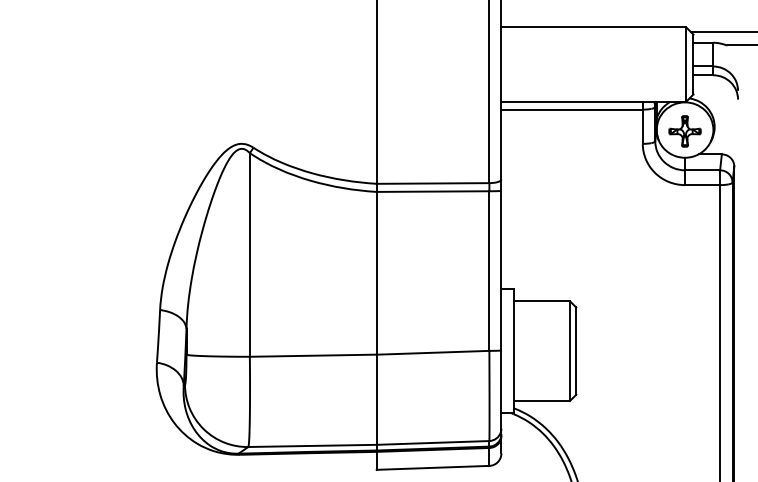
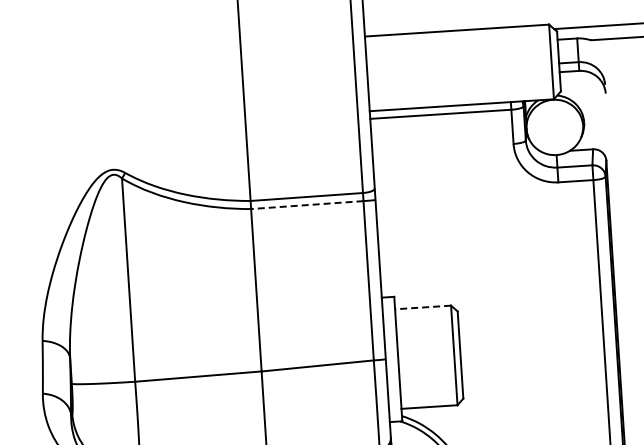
part: (684, 131) -> (554, 128), removed
line: (432, 191) -> (306, 205), solid -> dashed
line: (541, 301) -> (422, 307), solid -> dashed

